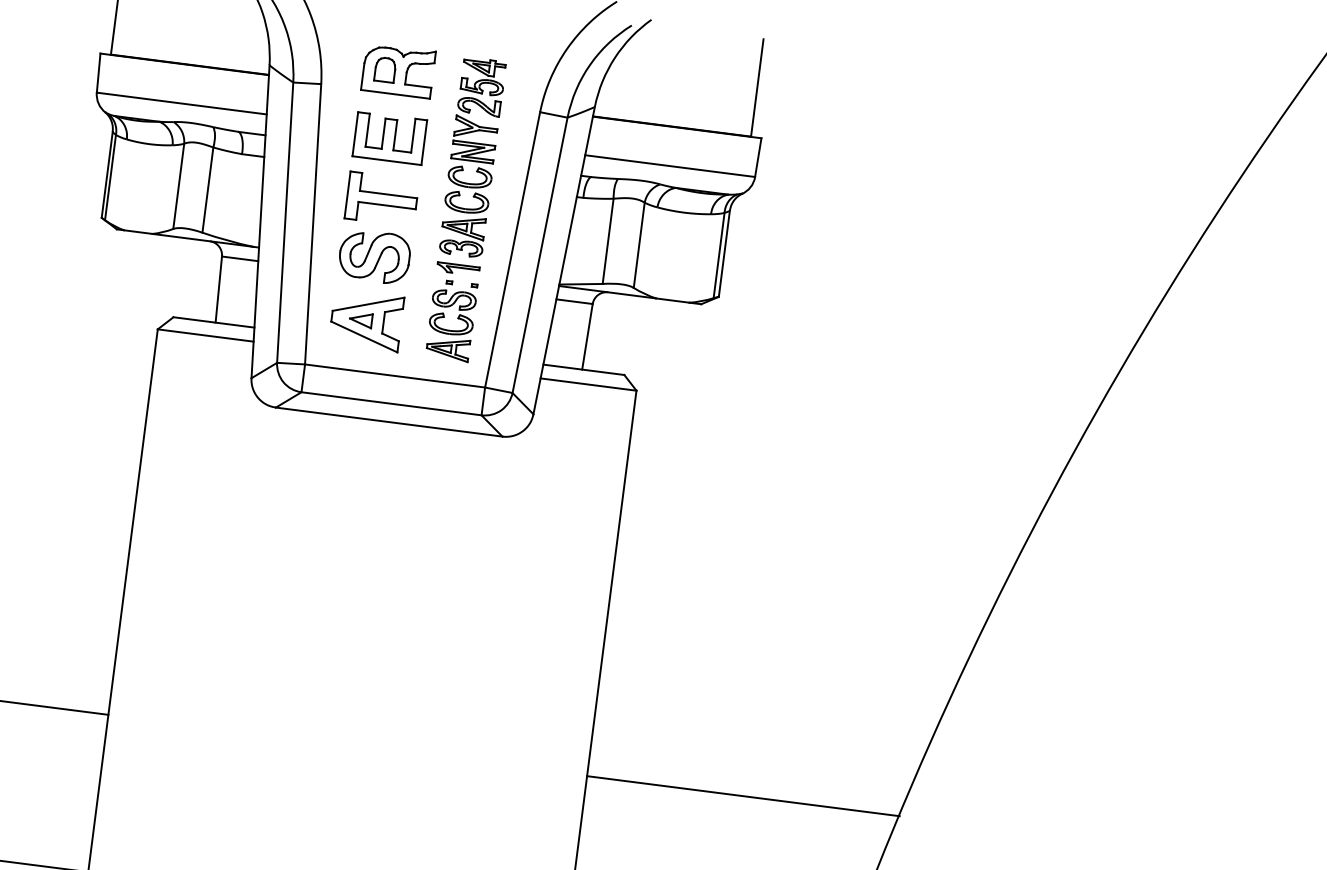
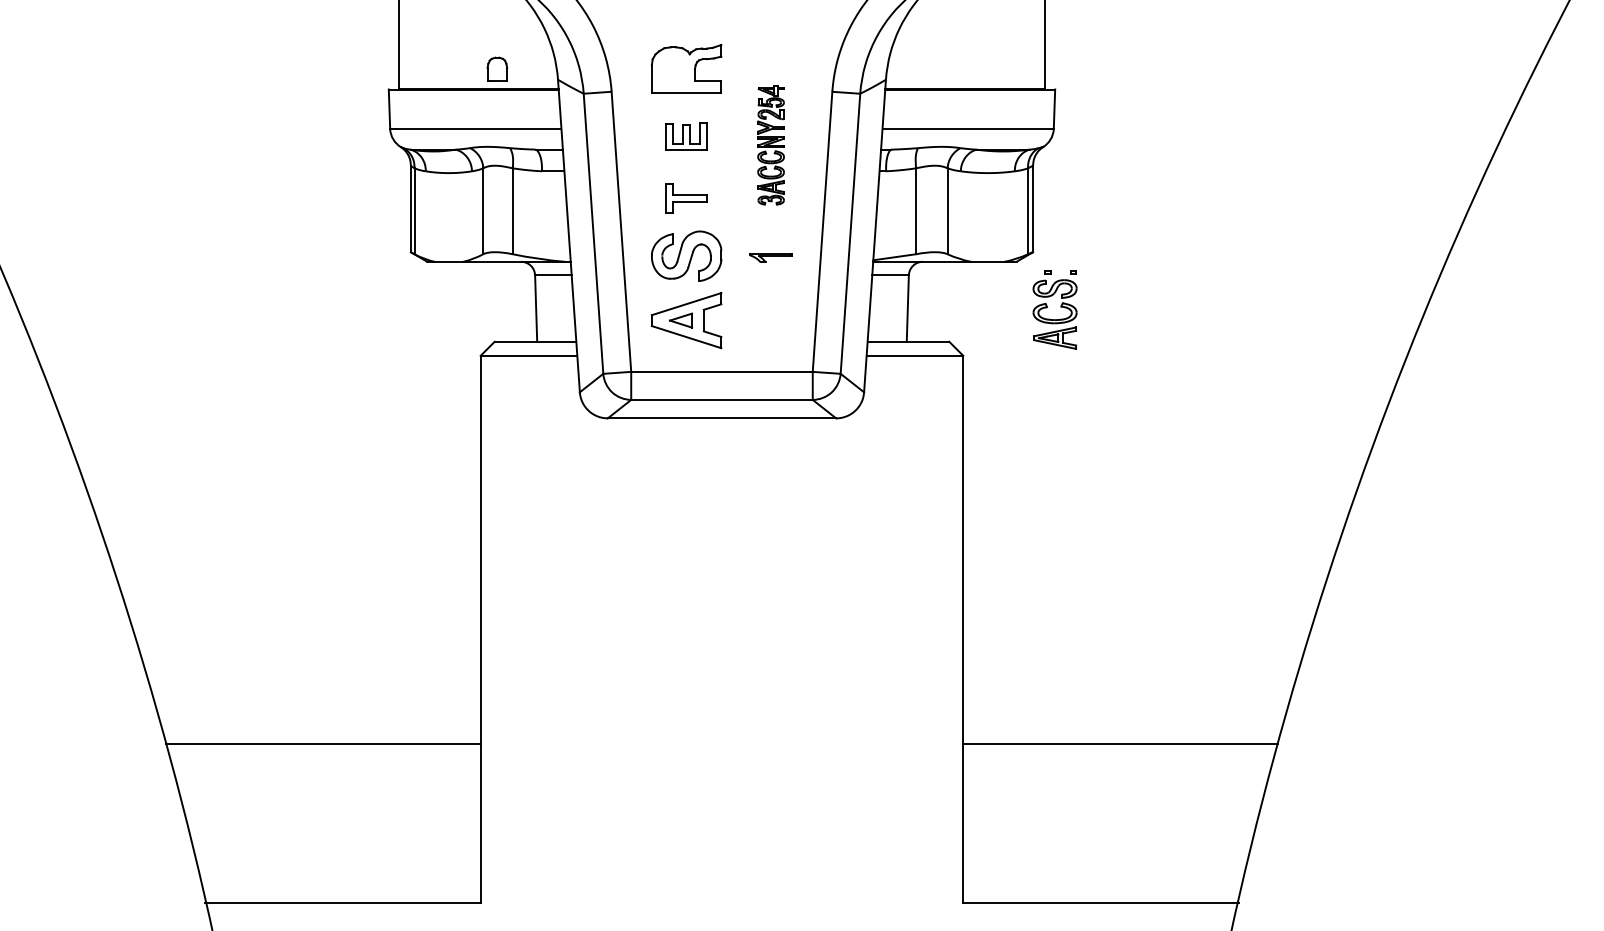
part: (385, 68) -> (497, 68), moved
part: (389, 138) -> (686, 136), size x0.6
part: (471, 157) -> (770, 145), size x0.6
part: (381, 199) -> (686, 198), size x0.6
part: (457, 319) -> (1060, 307), moved

